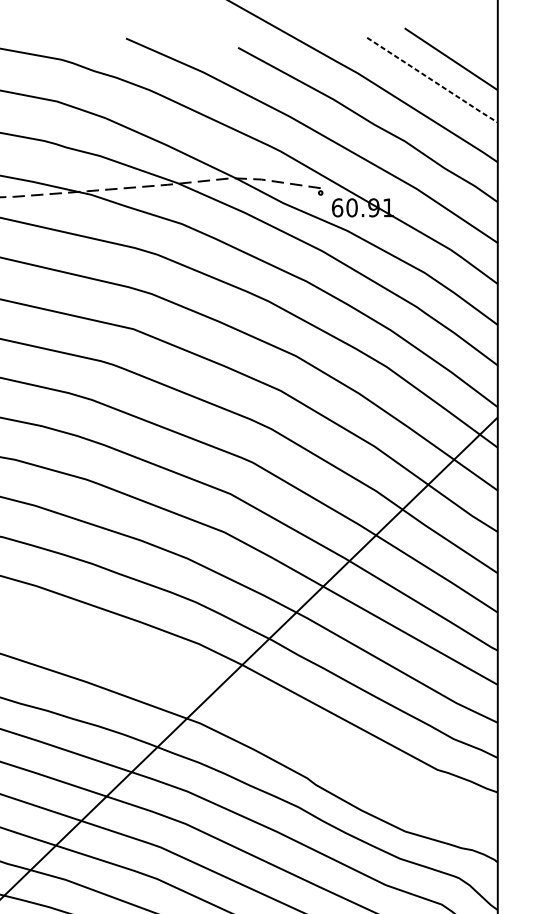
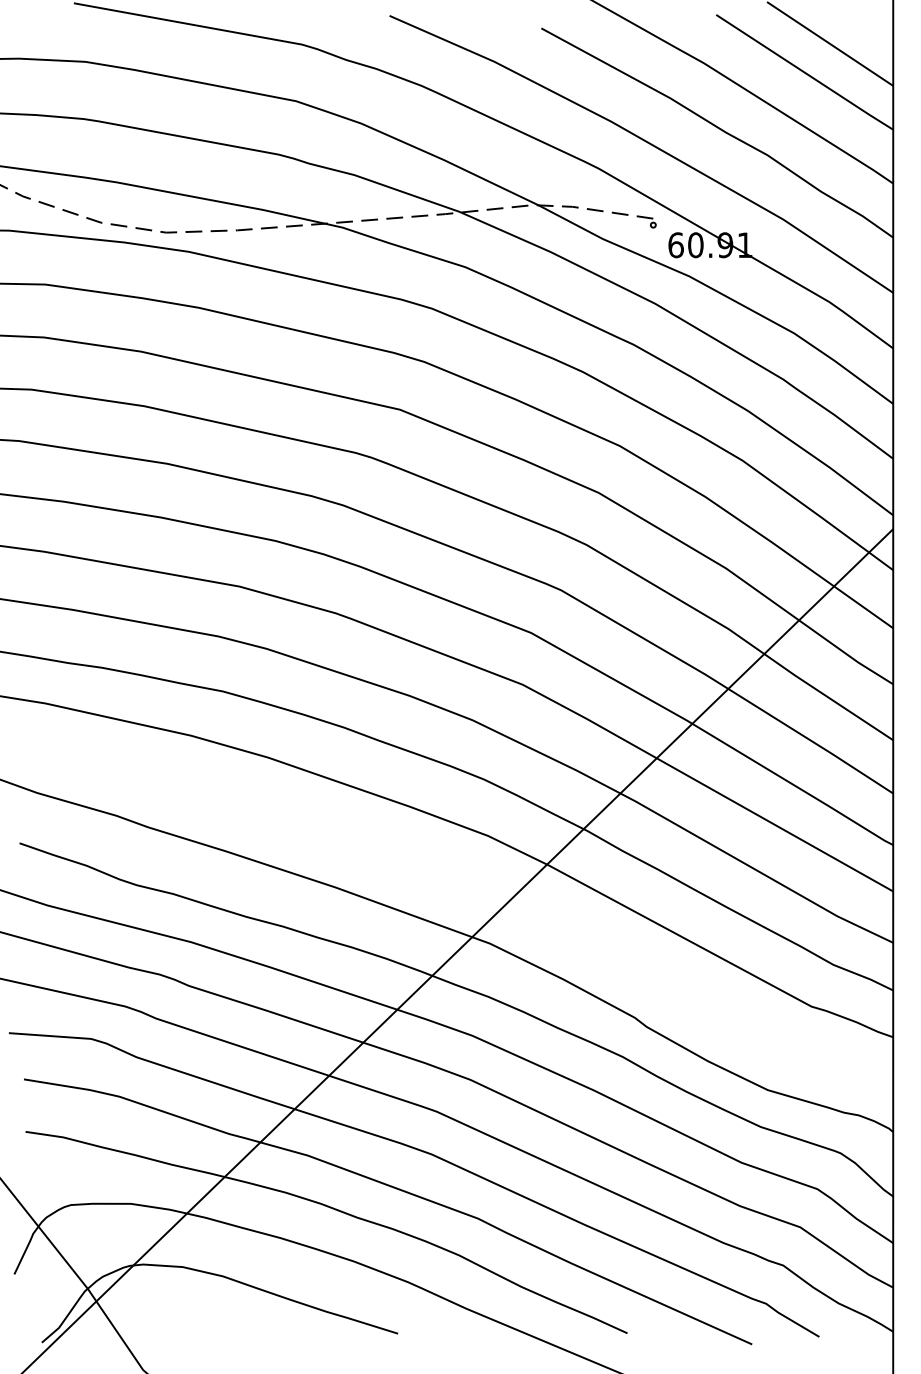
line: (433, 81) -> (805, 73), dashed -> solid

